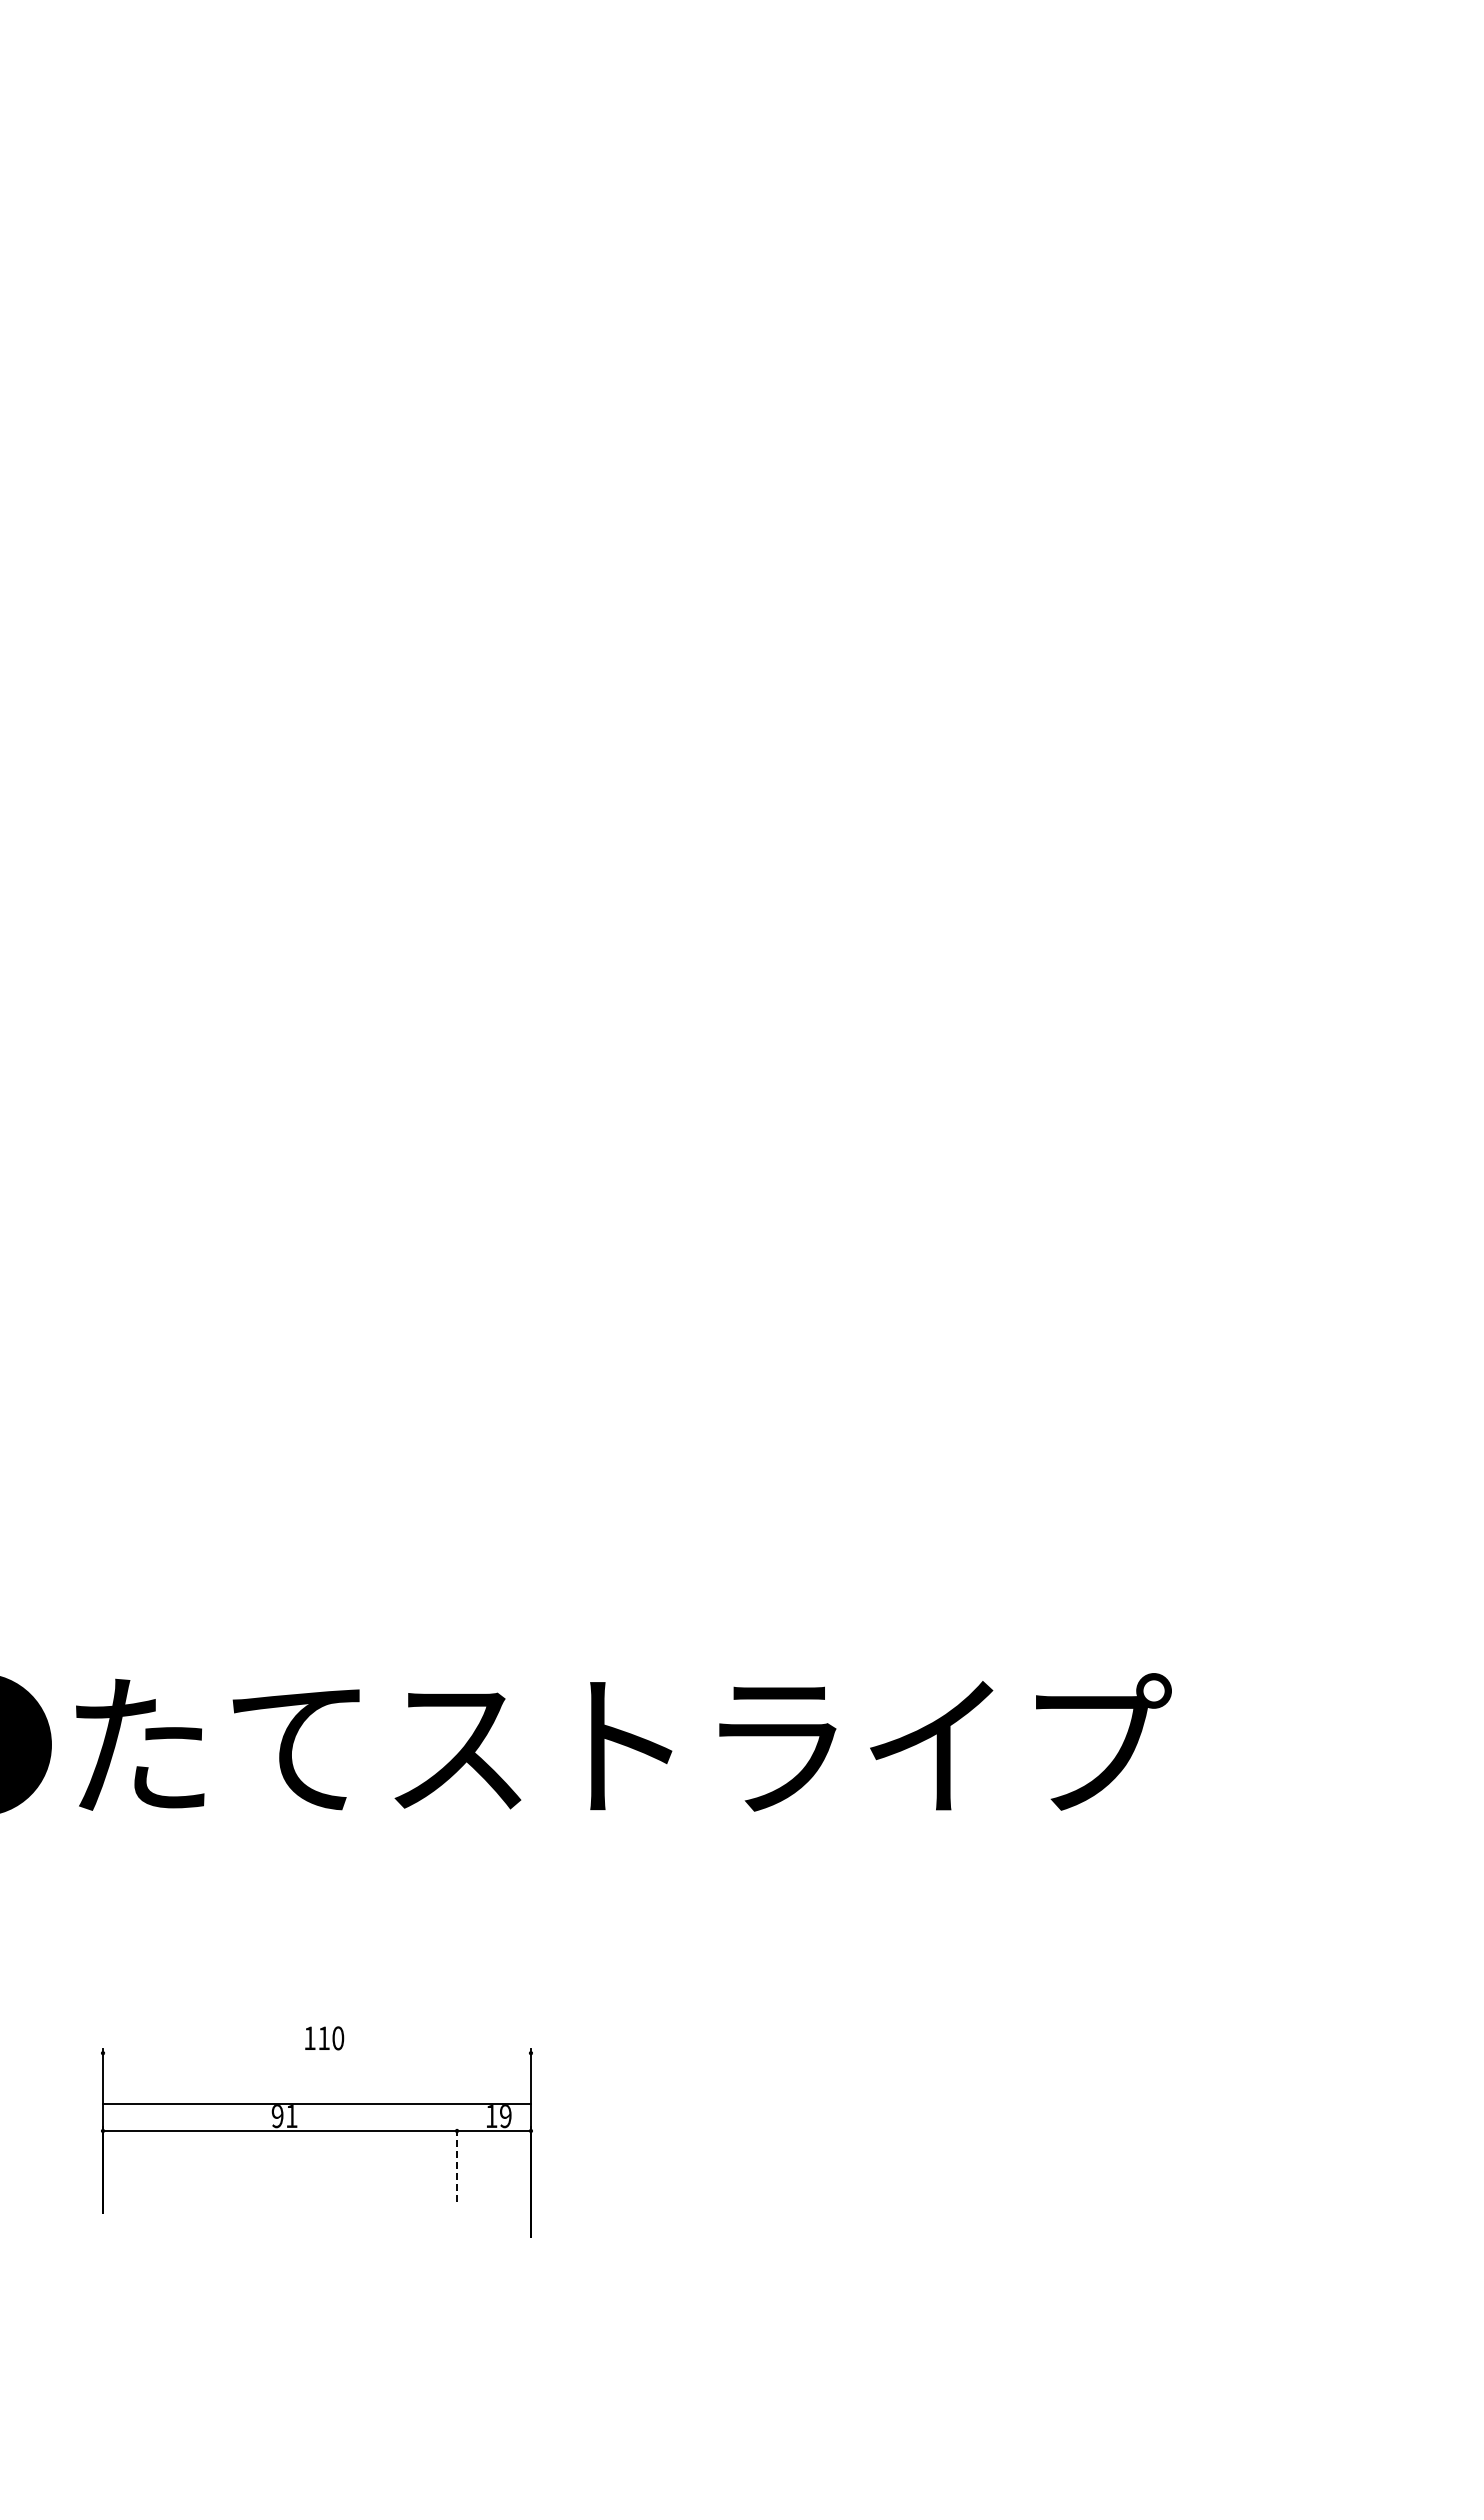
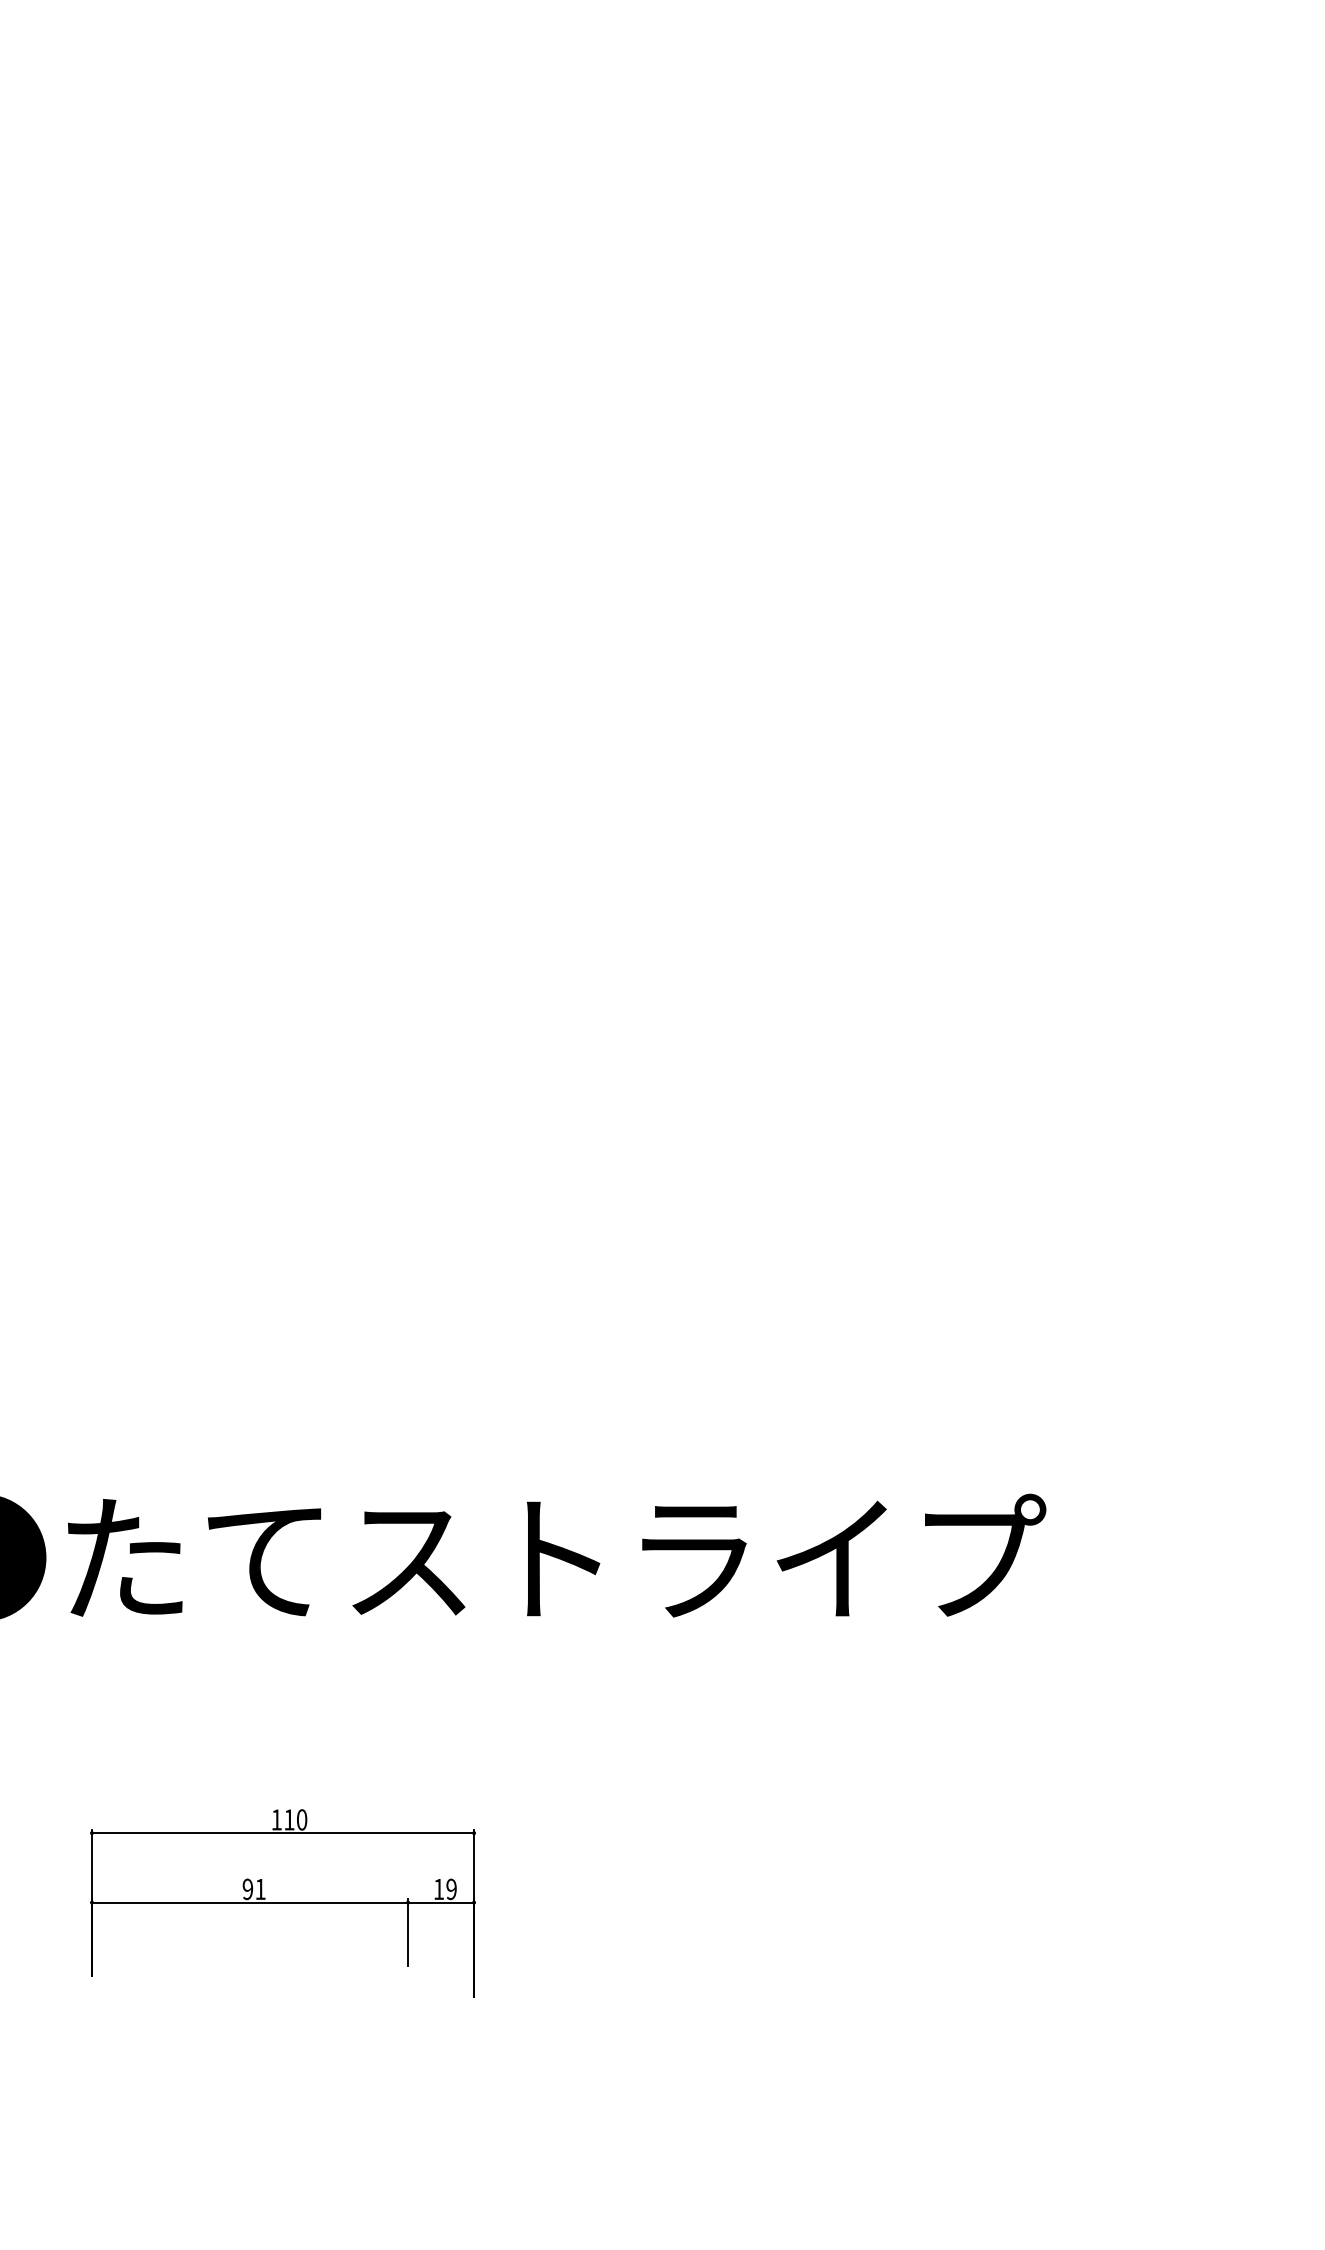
line: (316, 2104) -> (282, 1833), moved
line: (457, 2164) -> (408, 1932), dashed -> solid

